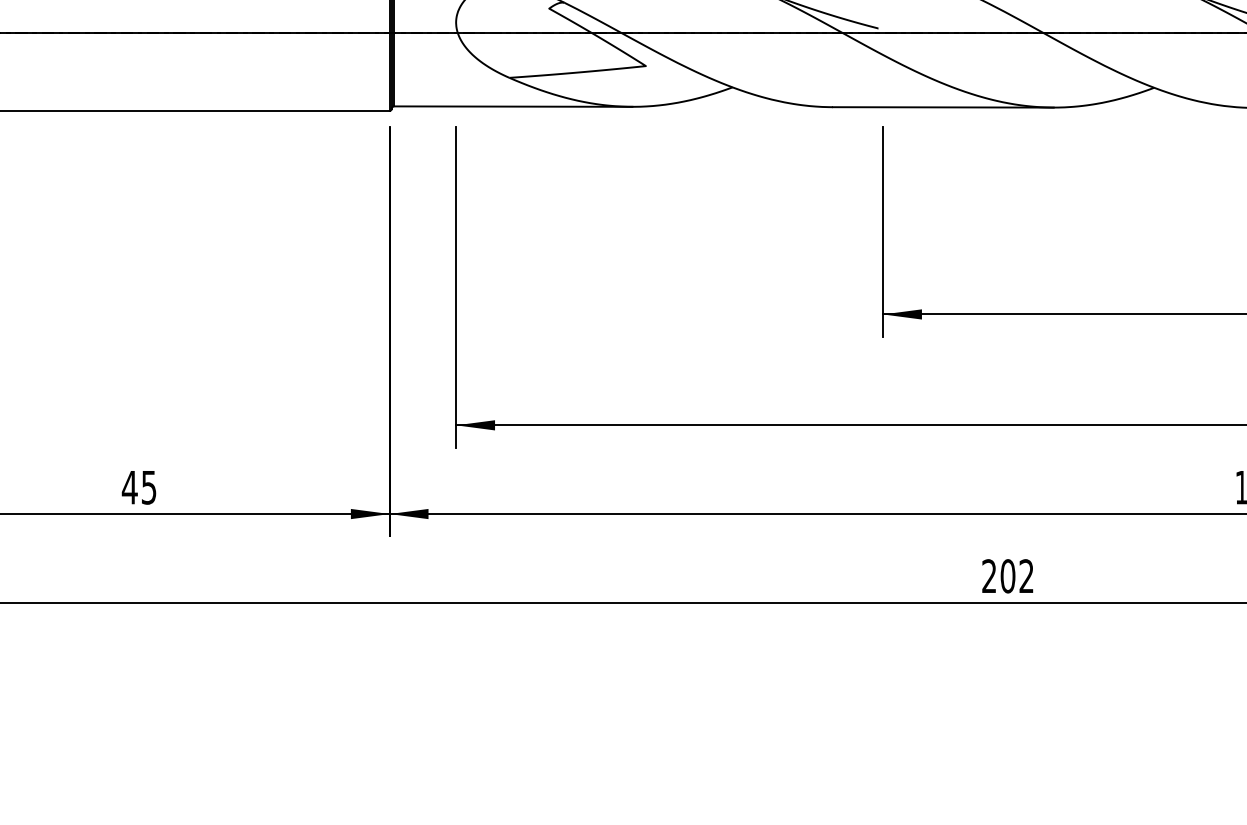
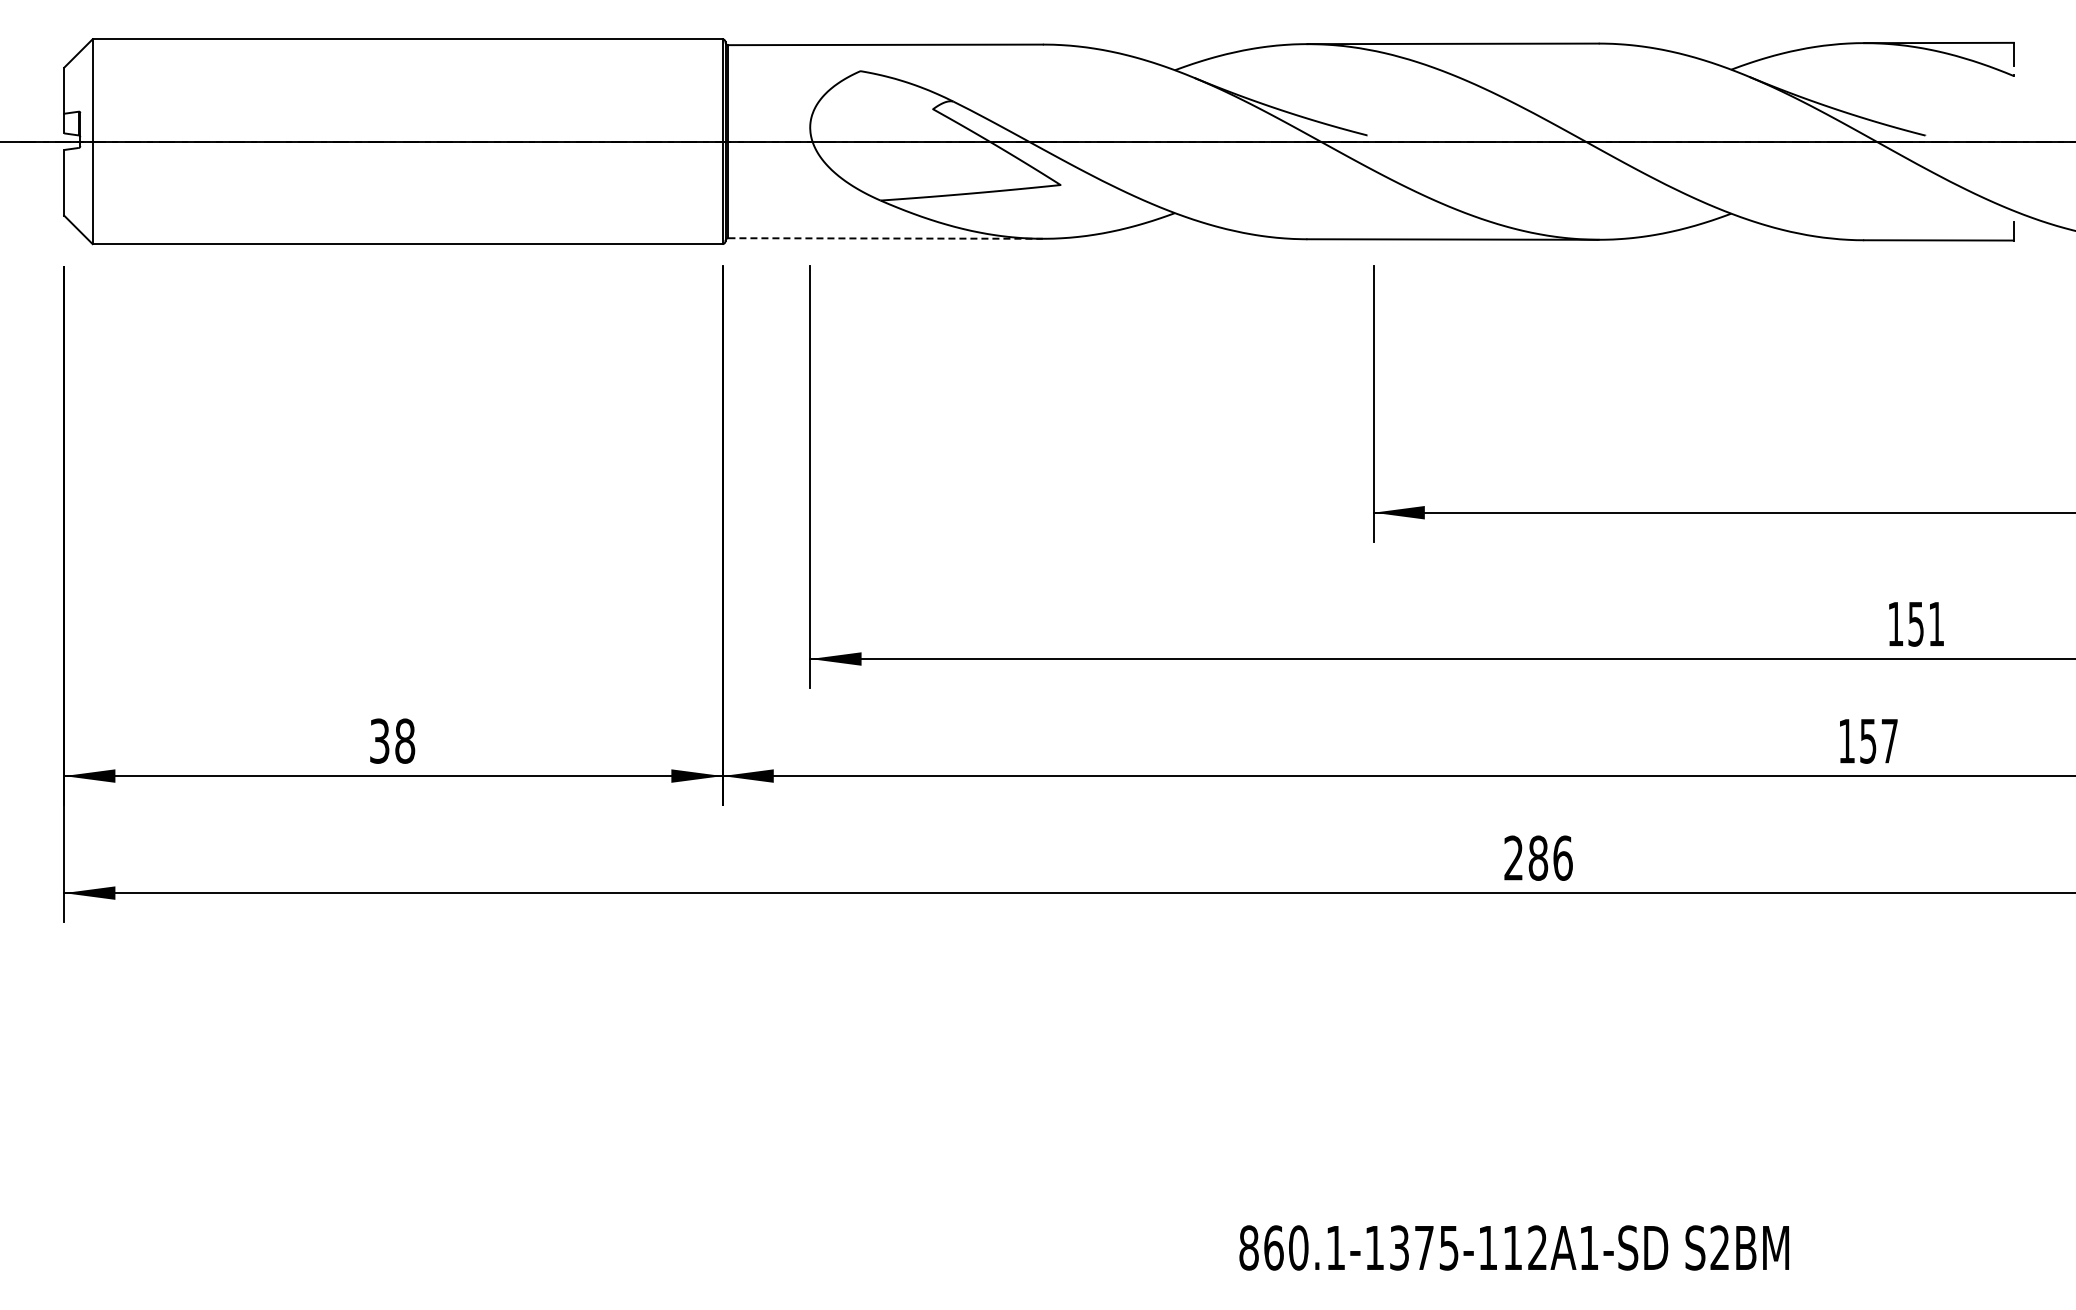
line: (513, 106) -> (886, 238), solid -> dashed
text: (139, 487) -> (392, 740), 45 -> 38
text: (1017, 575) -> (1550, 857), 202 -> 286

